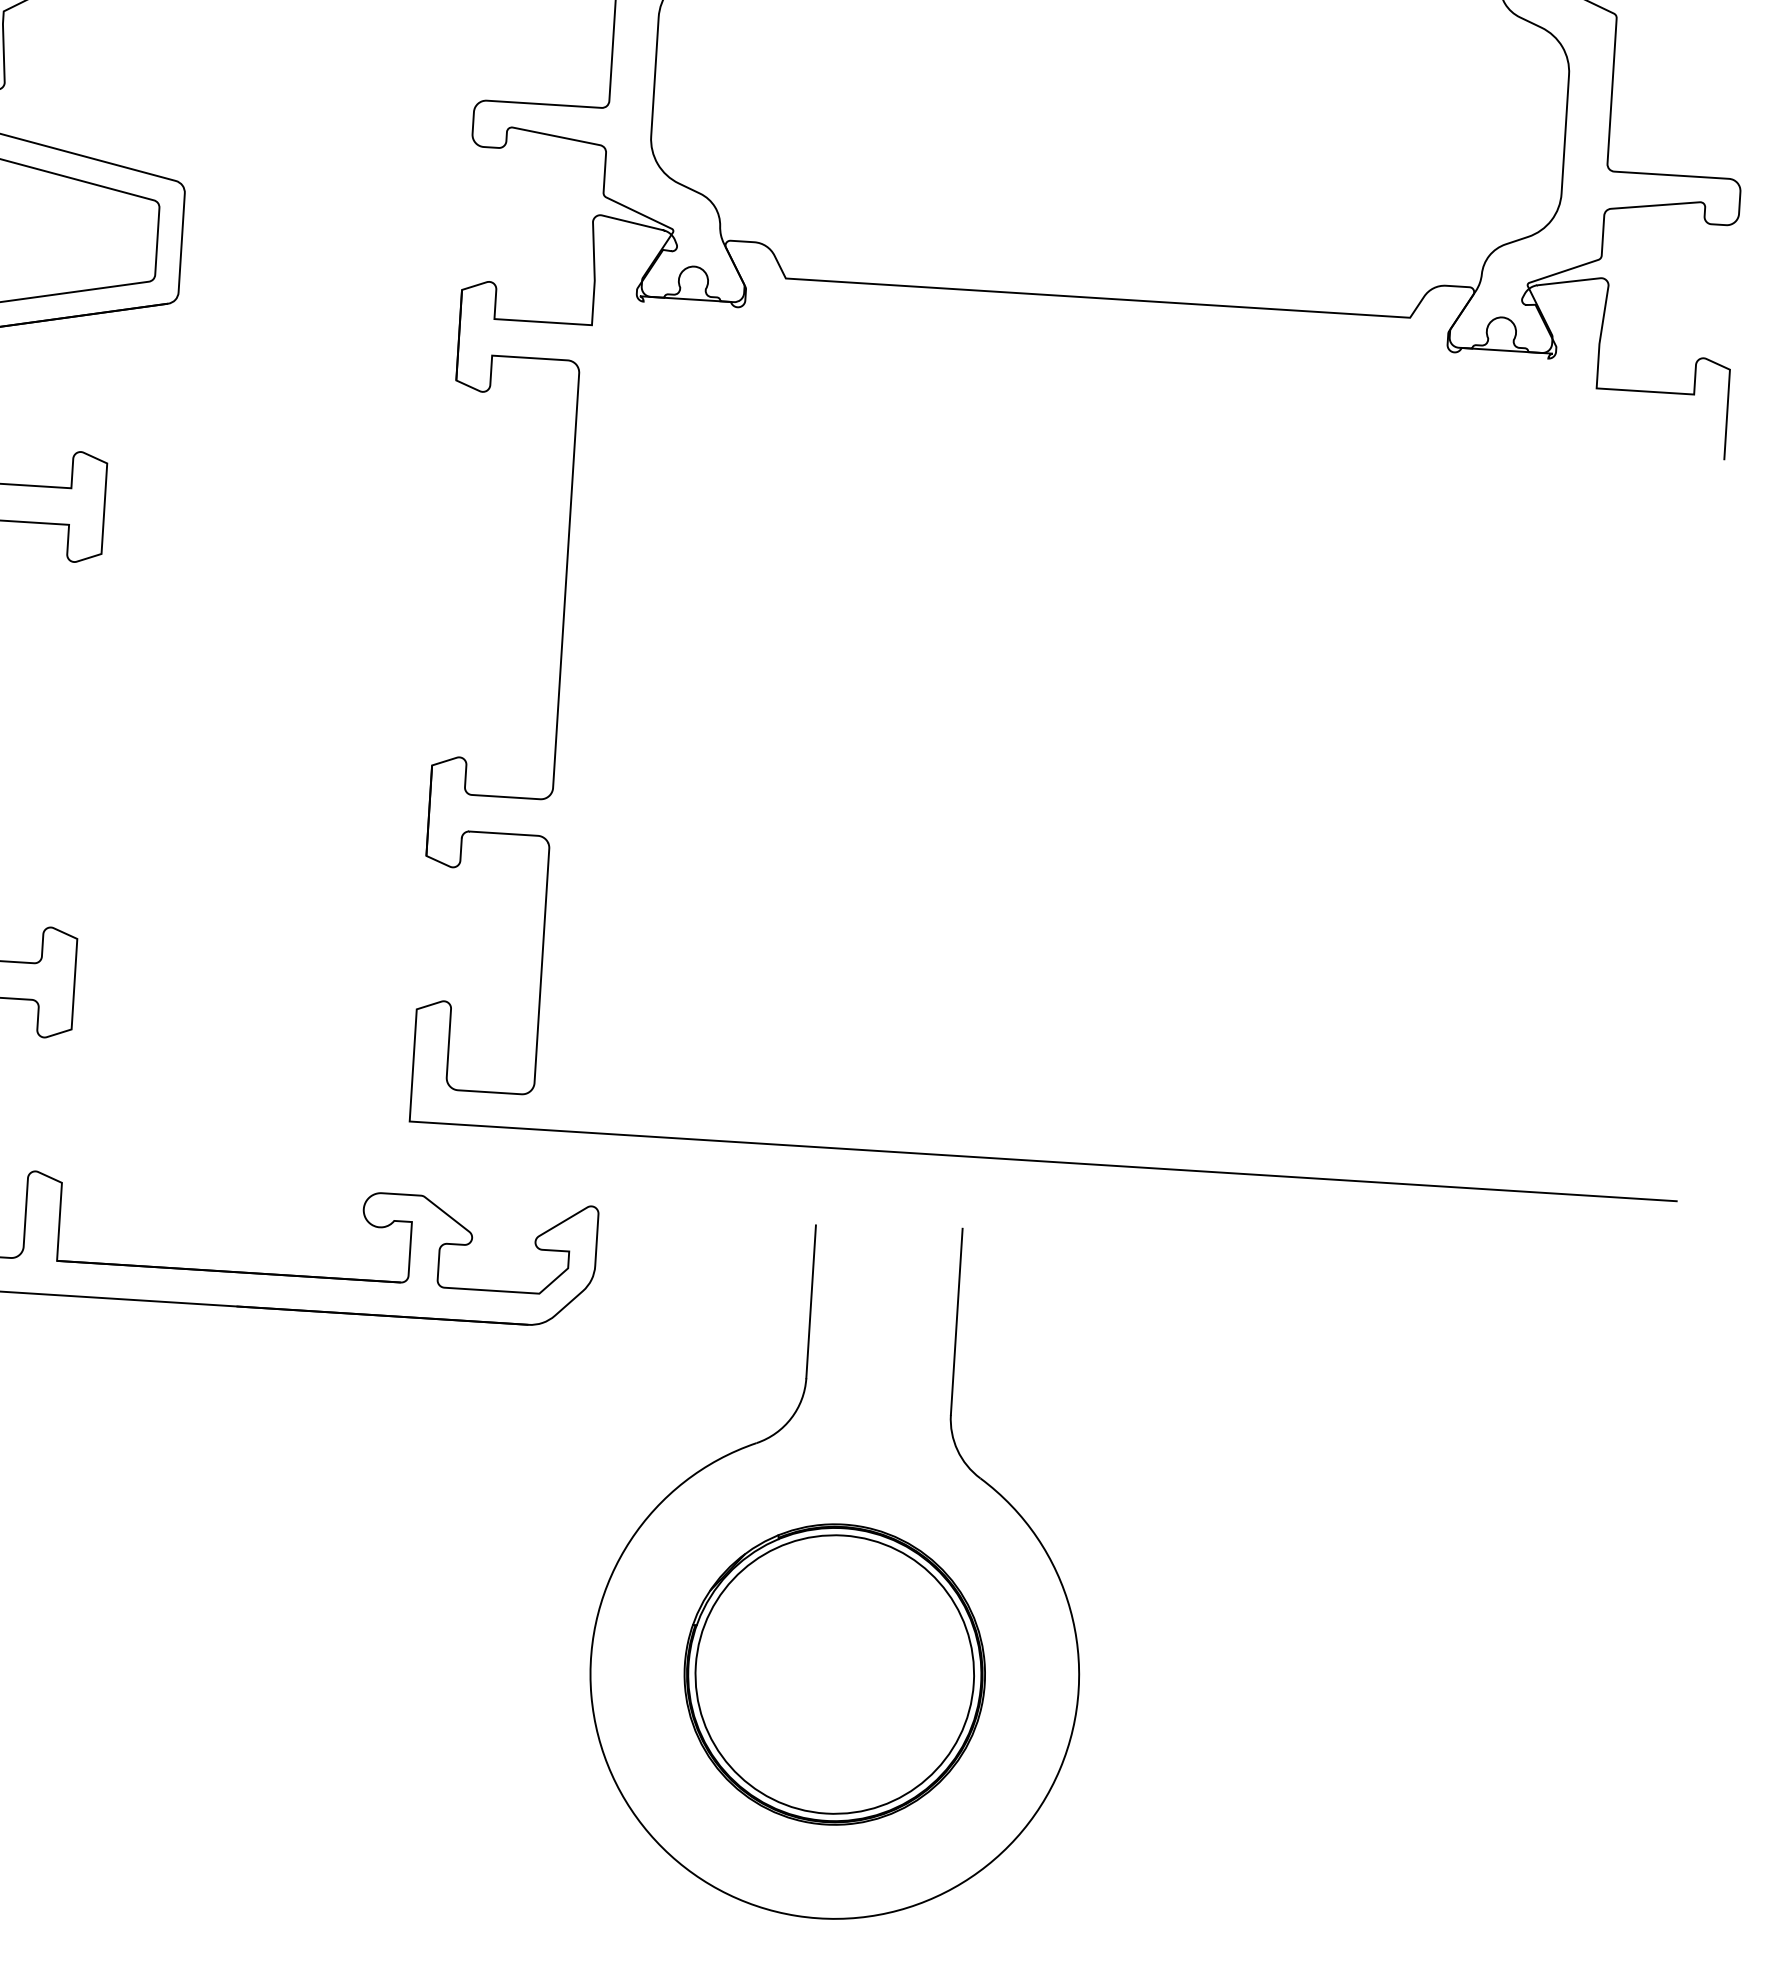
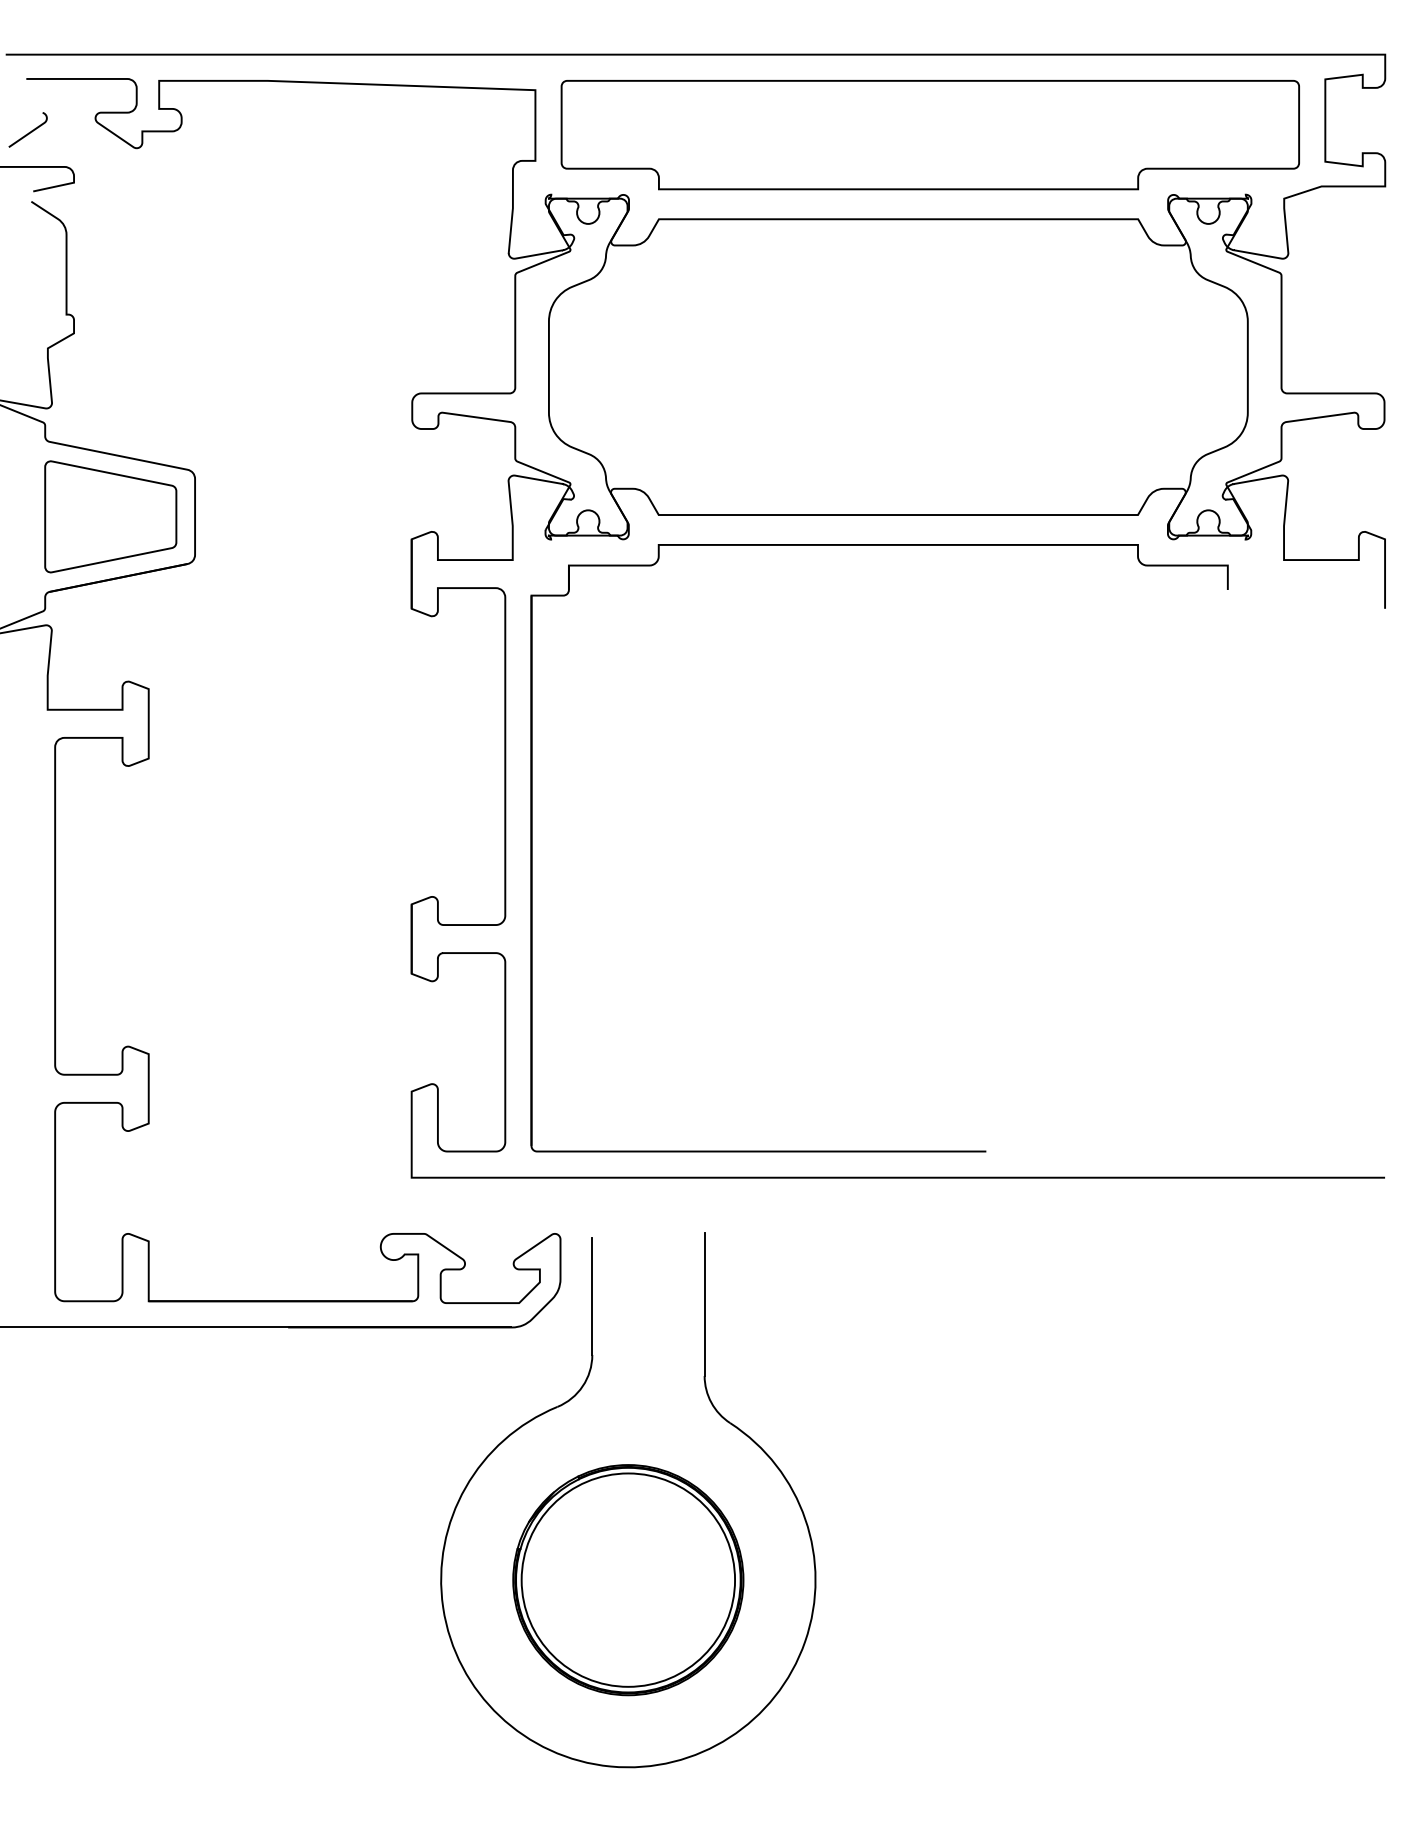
part: (1021, 1124) -> (879, 1150), added
part: (841, 1570) -> (628, 1500), moved

